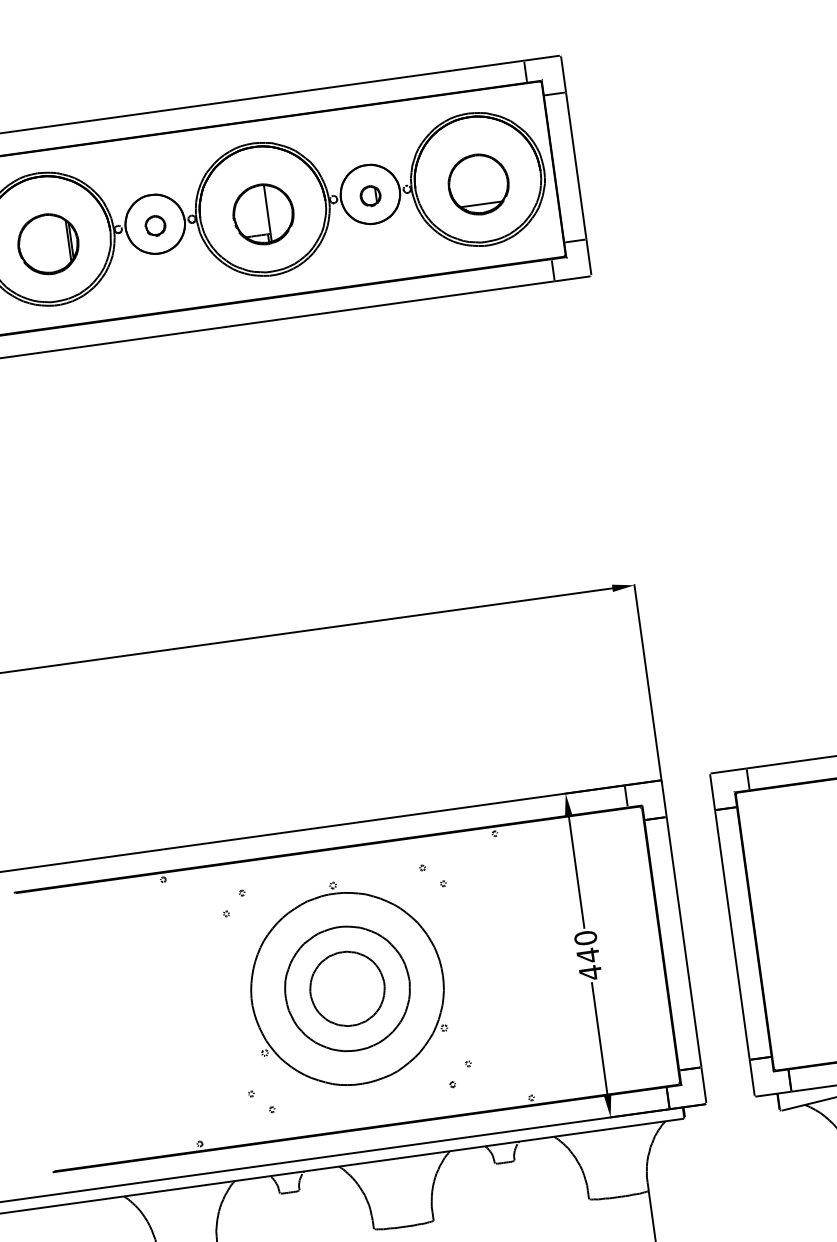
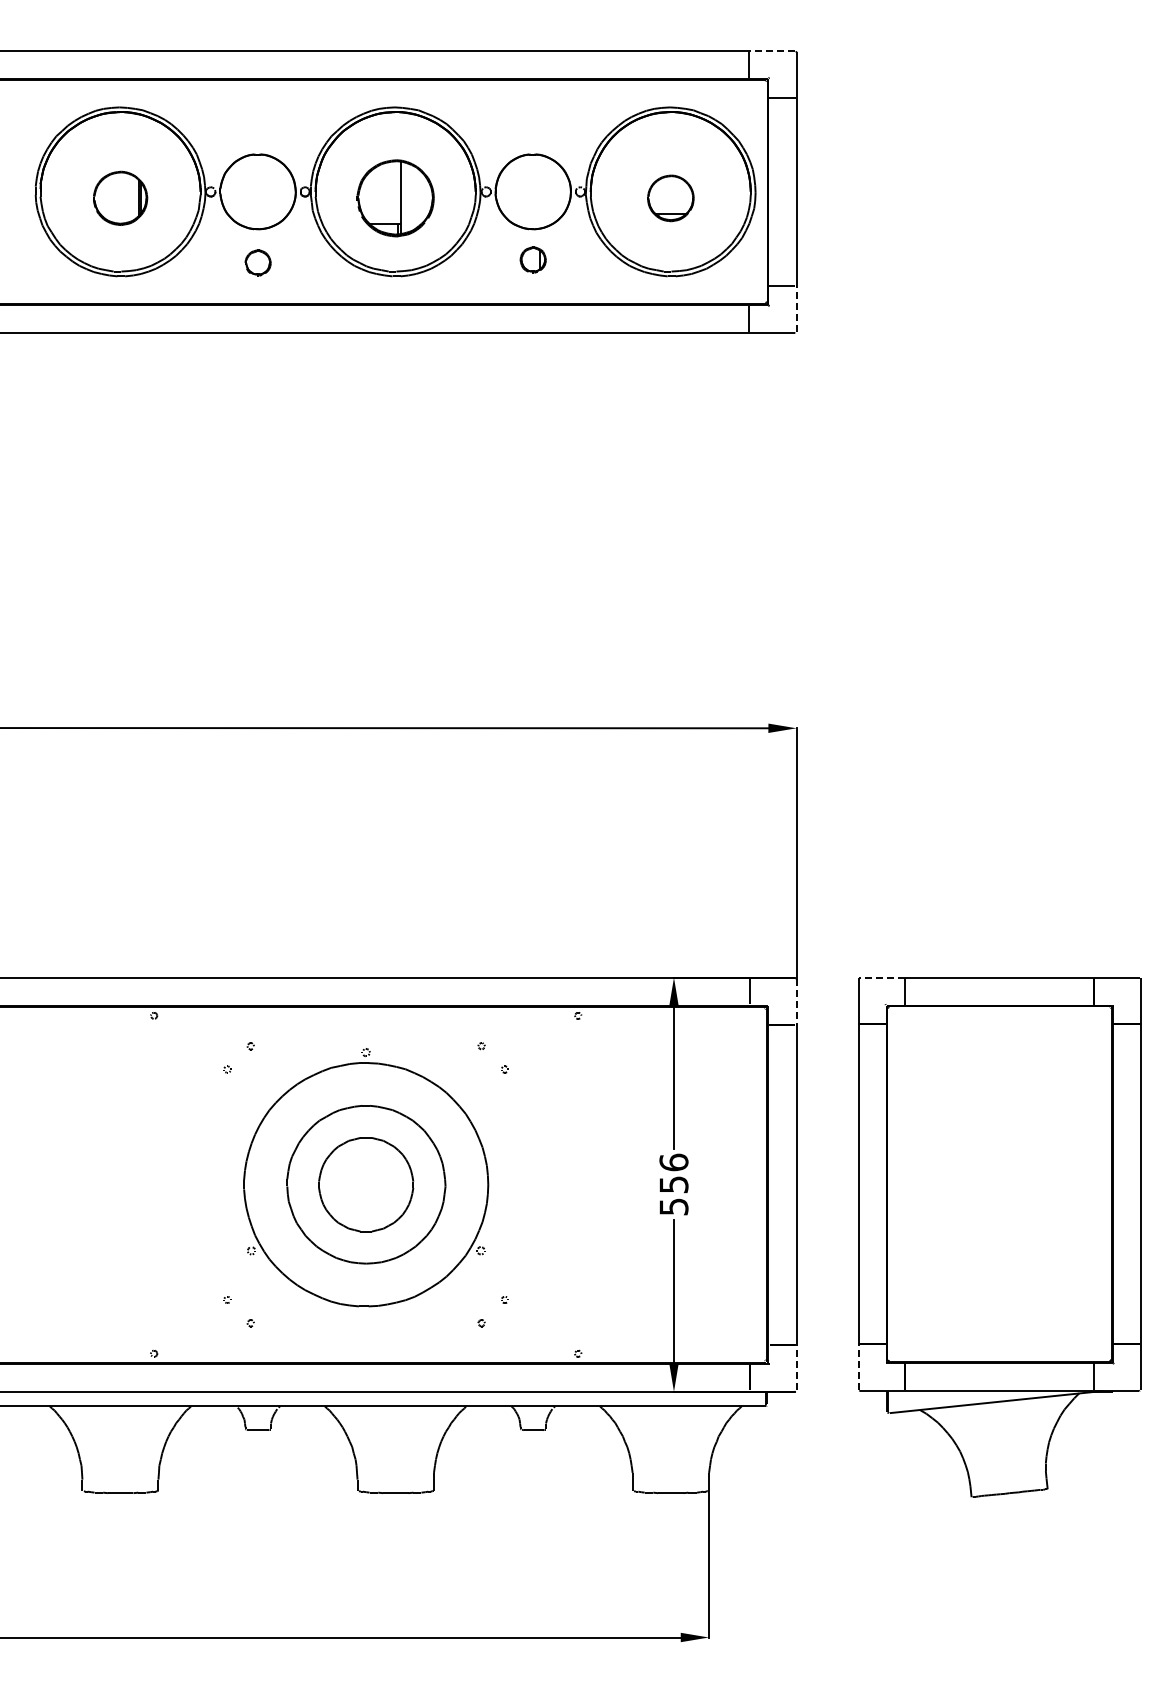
line: (542, 57) -> (772, 50), solid -> dashed
part: (478, 184) -> (670, 198), size x0.6
part: (369, 195) -> (532, 259), moved
part: (154, 225) -> (257, 262), moved
part: (48, 244) -> (120, 198), size x0.7
line: (588, 257) -> (796, 308), solid -> dashed
line: (728, 770) -> (882, 977), solid -> dashed
line: (664, 798) -> (796, 1001), solid -> dashed
text: (587, 955) -> (673, 1184), 440 -> 556
line: (752, 1077) -> (858, 1366), solid -> dashed
line: (703, 1085) -> (796, 1367), solid -> dashed

